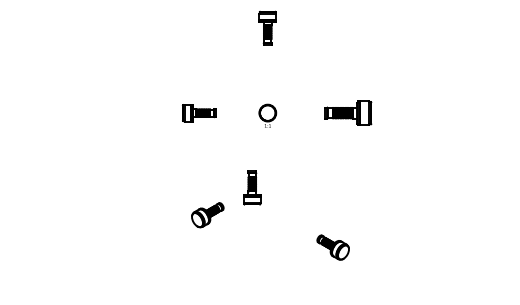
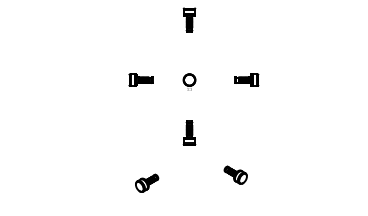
part: (348, 112) -> (246, 79), size x0.71
part: (252, 187) -> (189, 132), moved
part: (208, 214) -> (147, 182), moved

